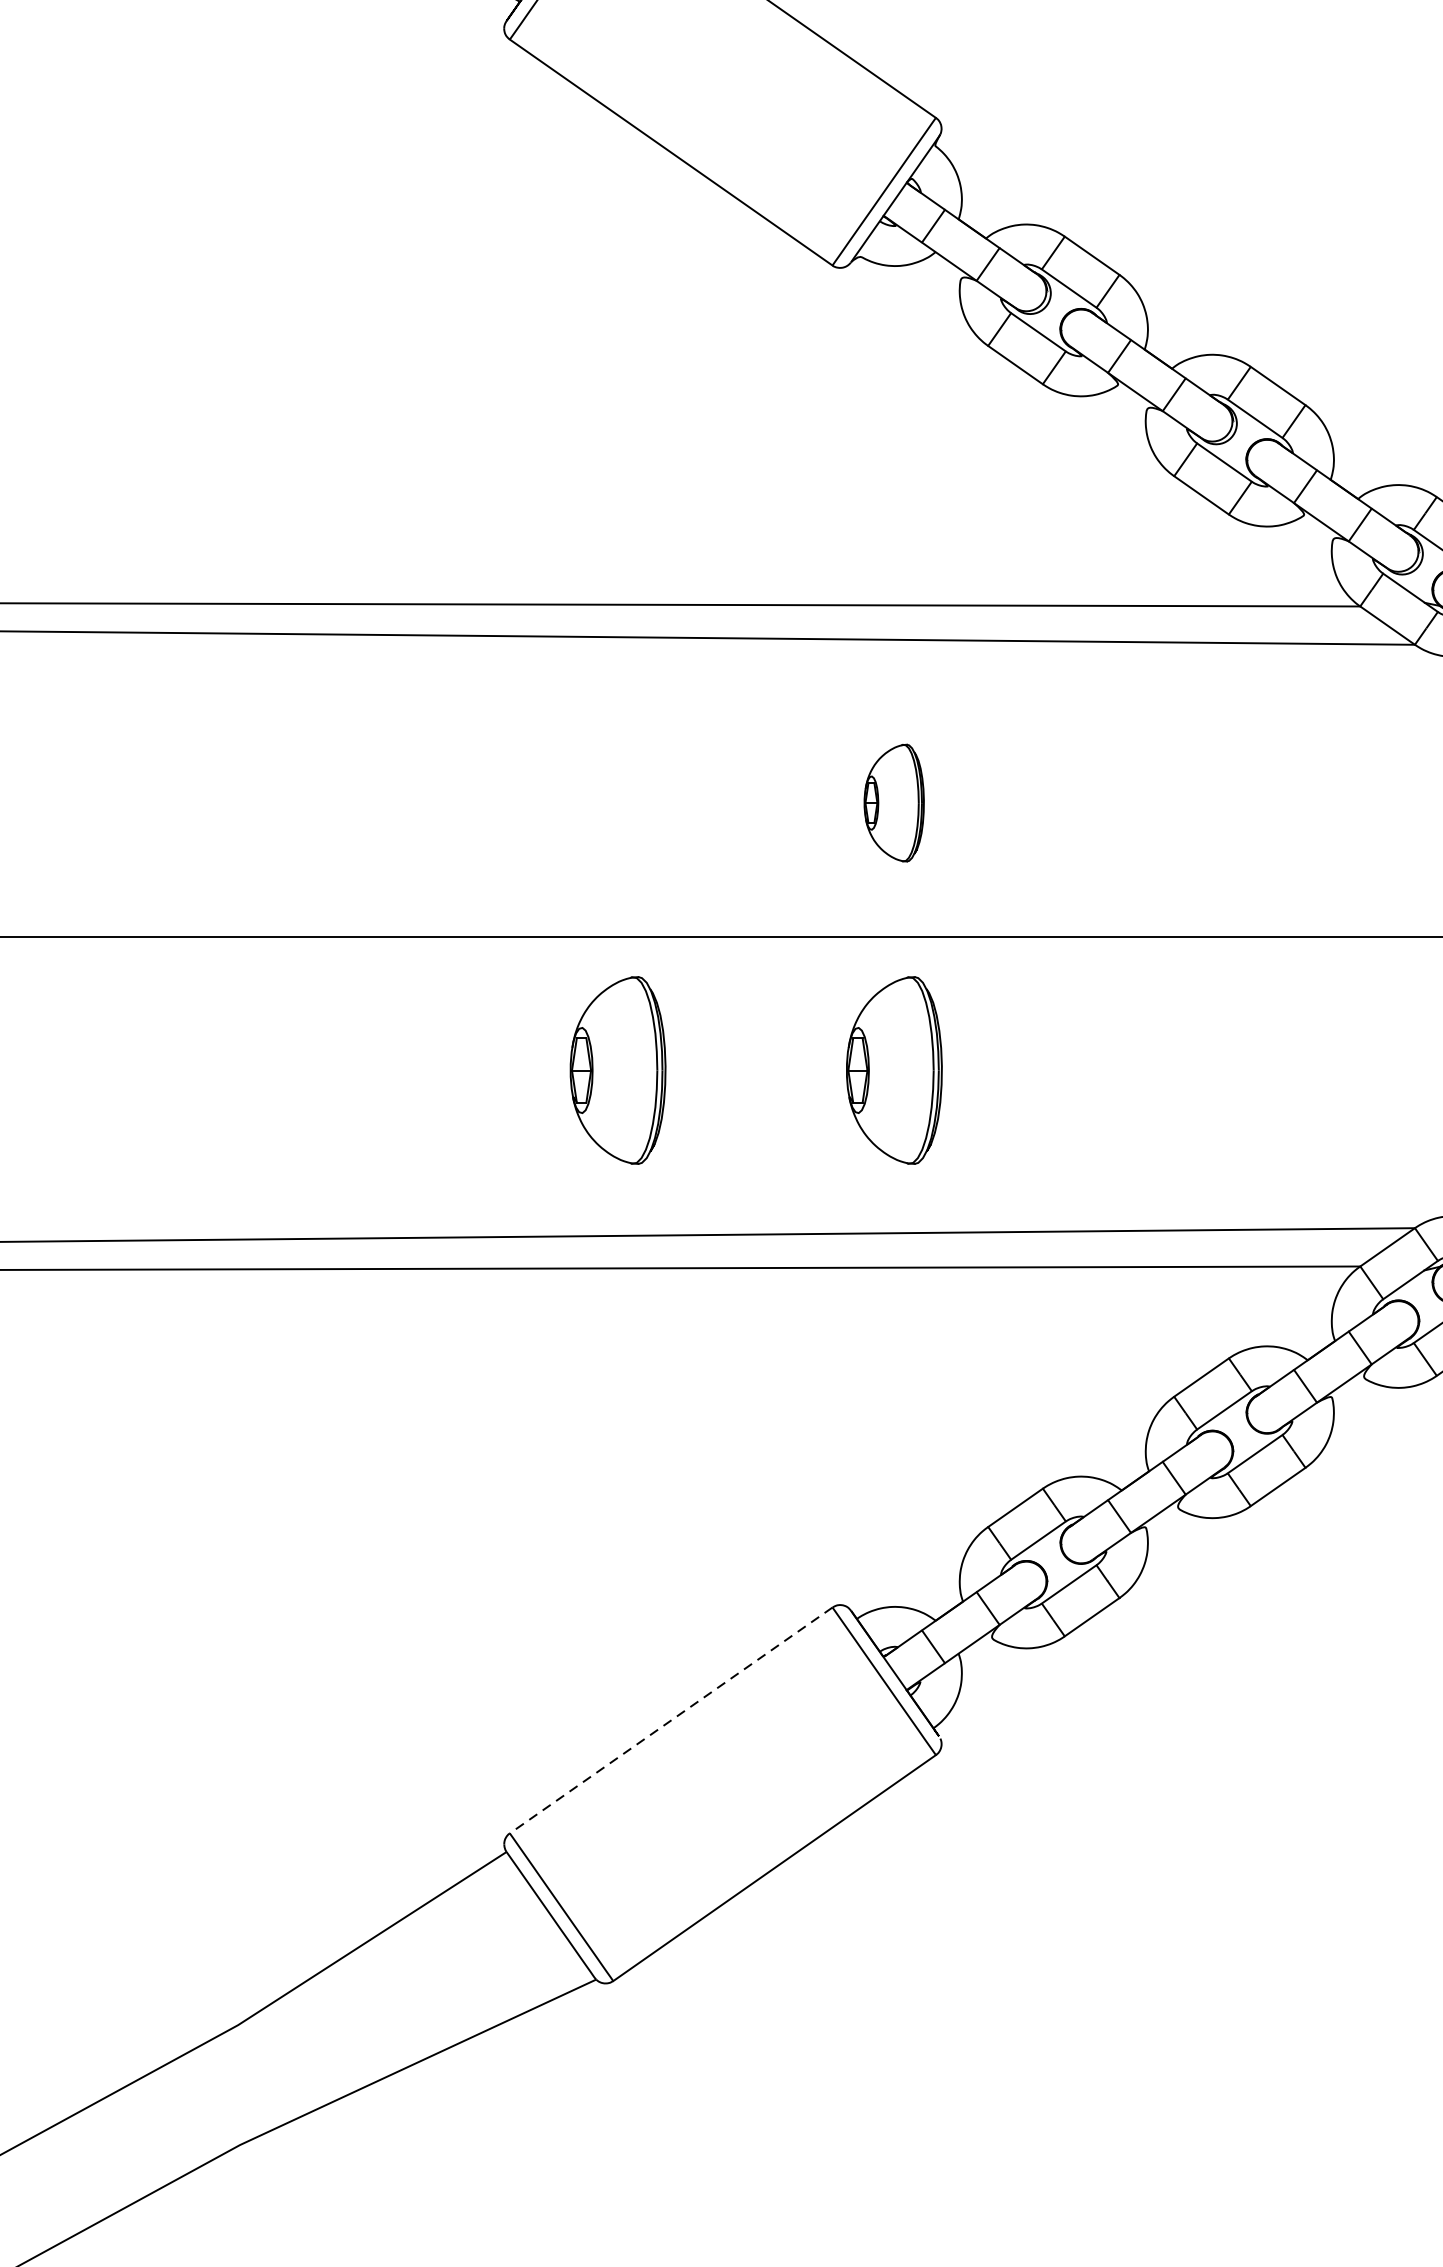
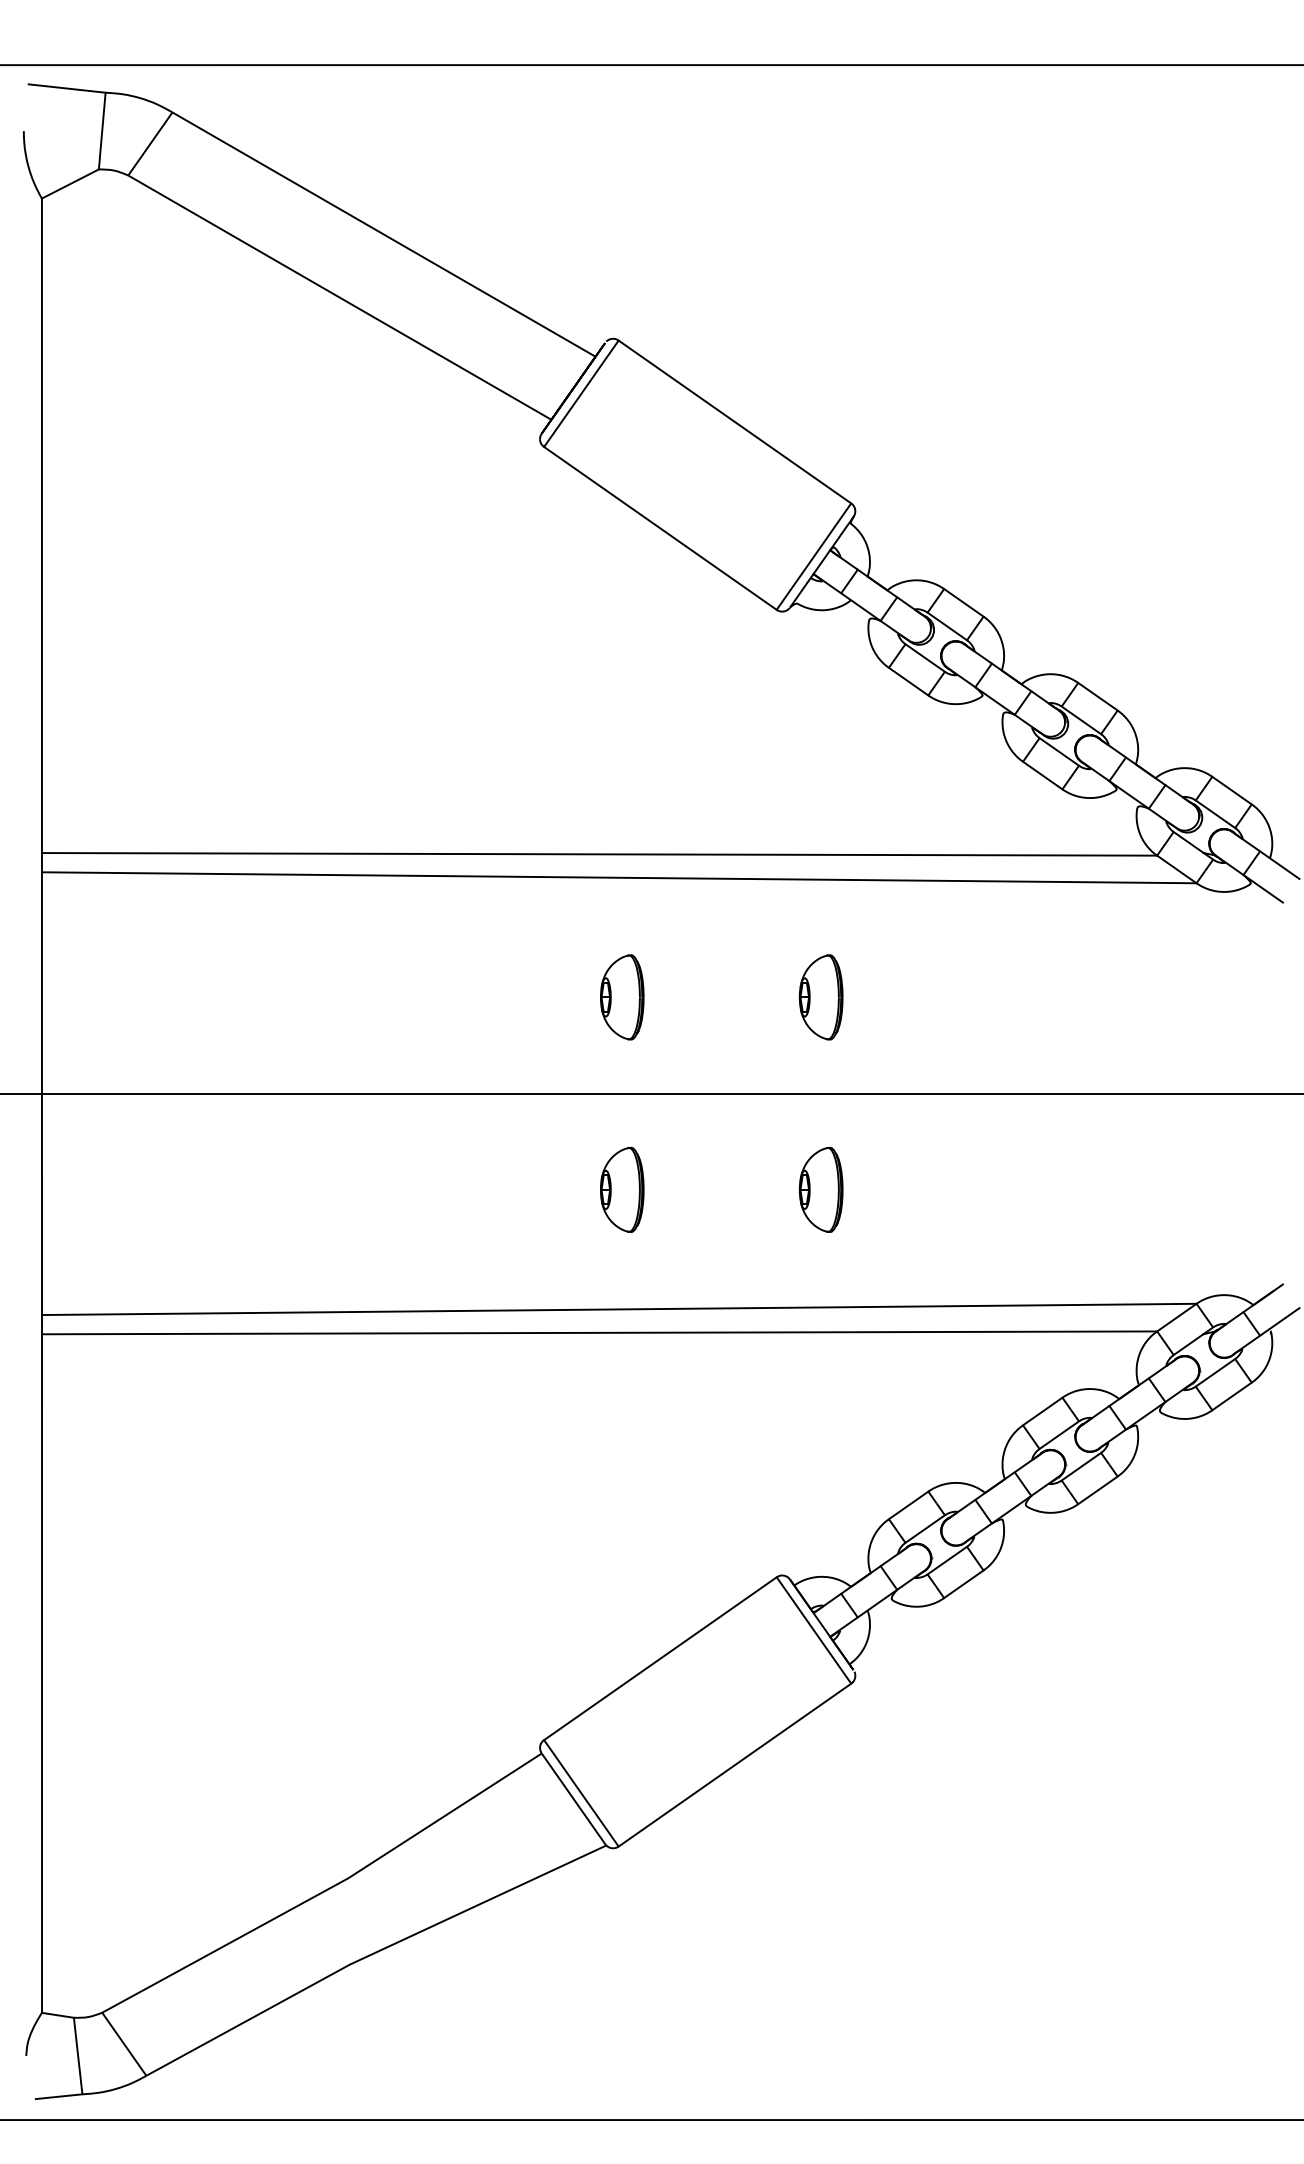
part: (618, 803) -> (622, 997), added
part: (618, 1069) -> (622, 1189), size x0.62
part: (893, 1069) -> (820, 1189), size x0.62
line: (671, 1720) -> (660, 1658), dashed -> solid

